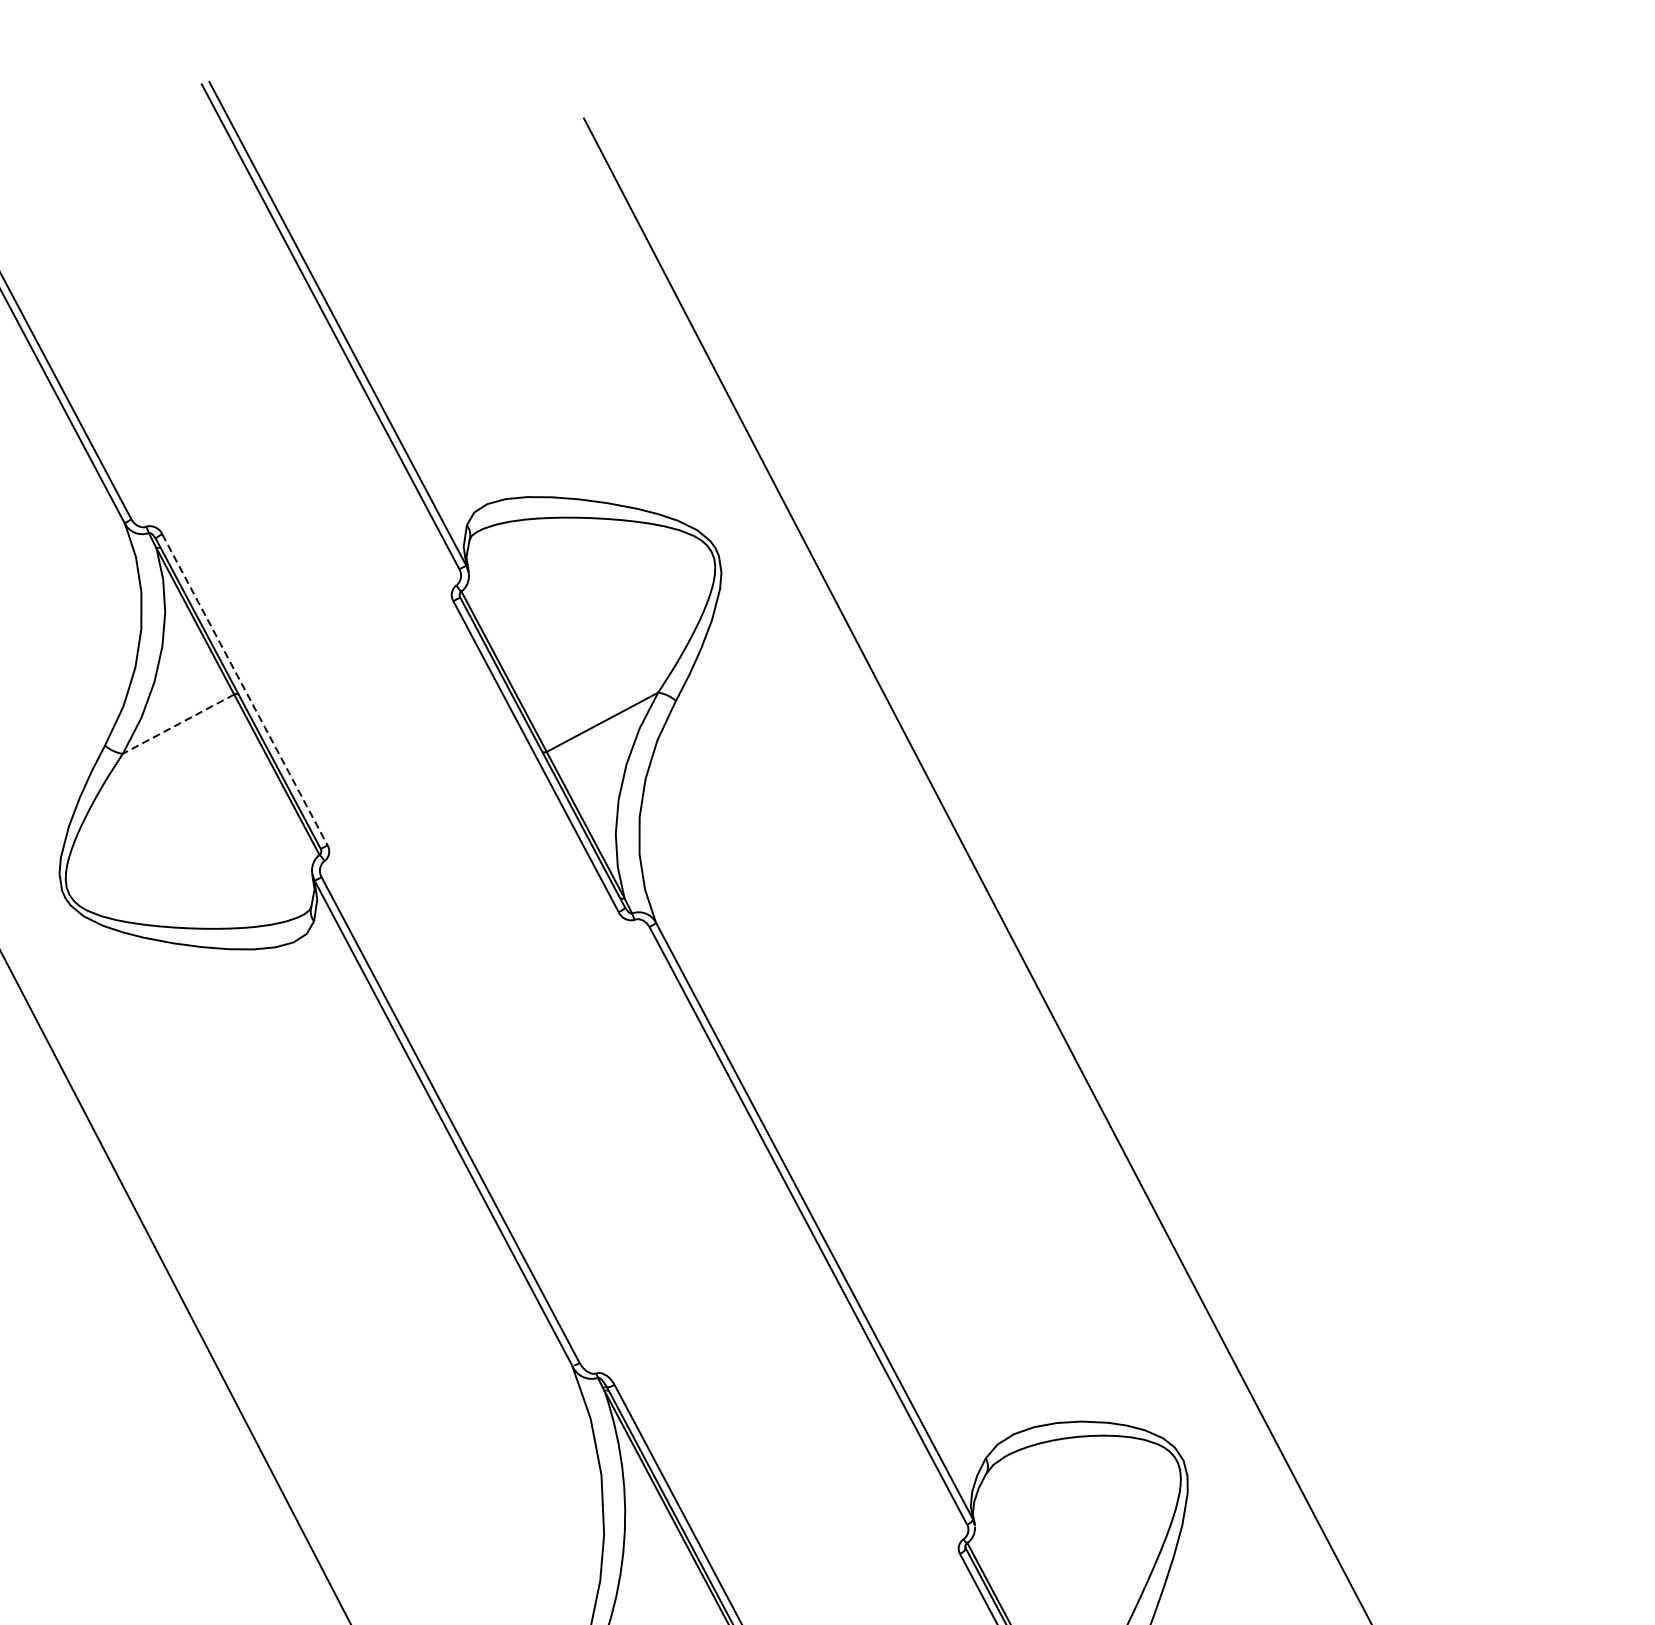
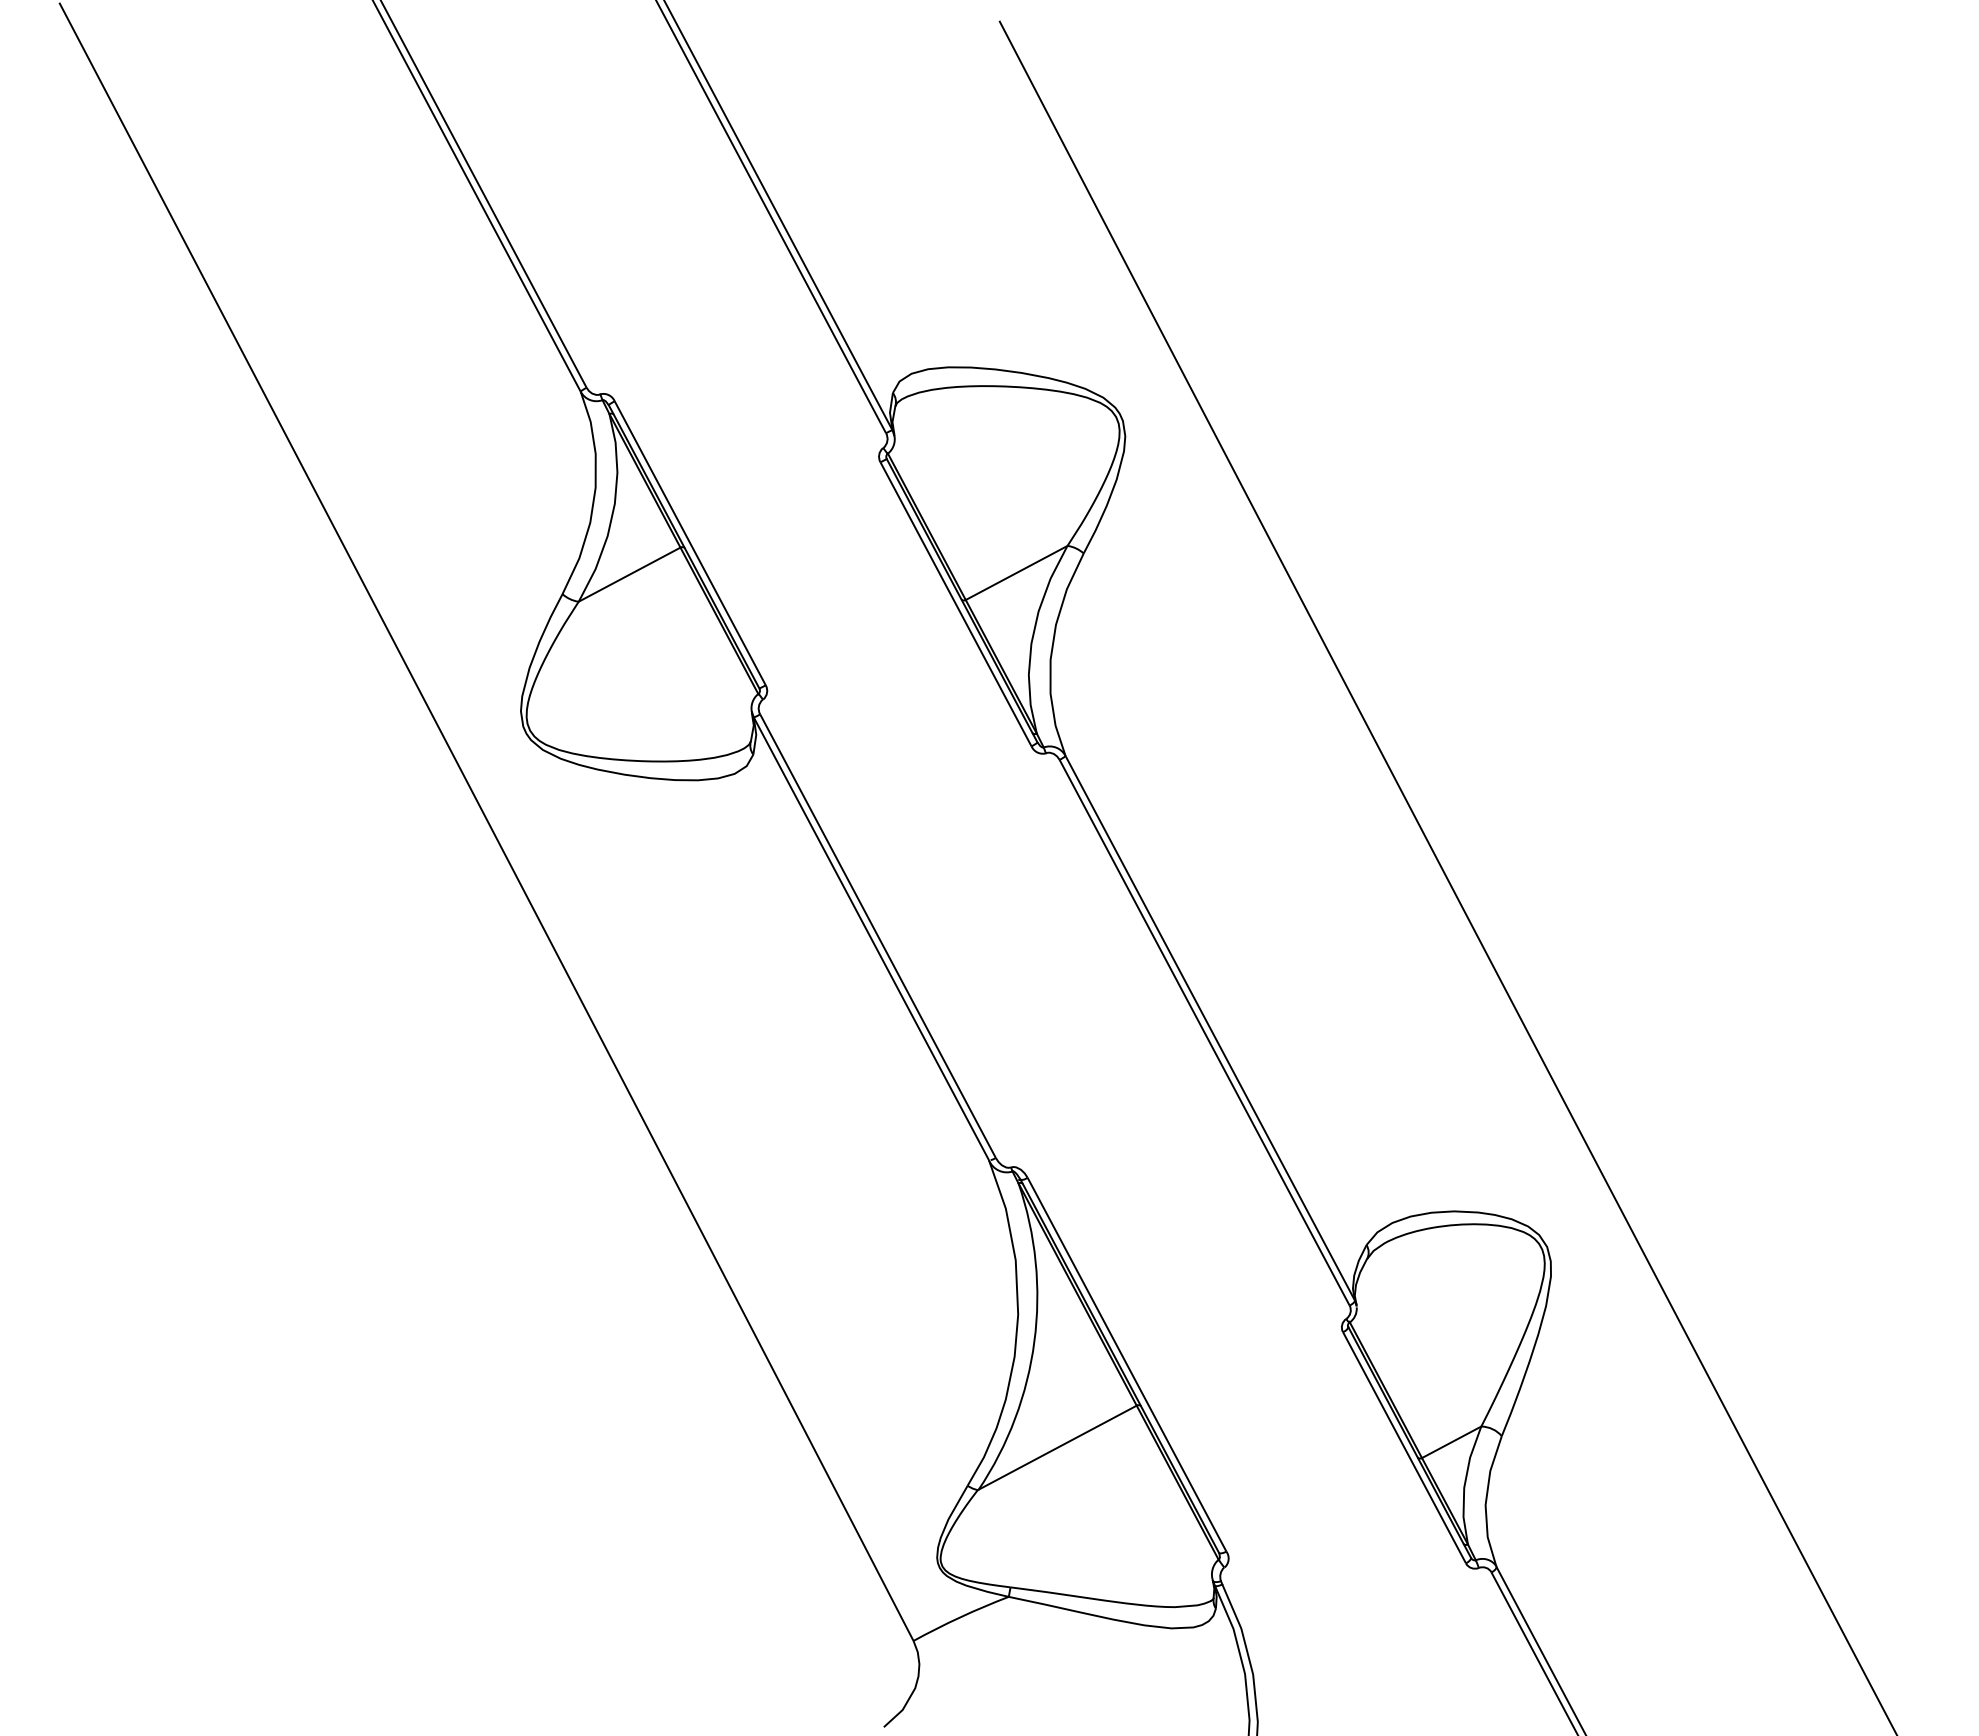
line: (245, 691) -> (690, 544), dashed -> solid
line: (178, 723) -> (629, 574), dashed -> solid

